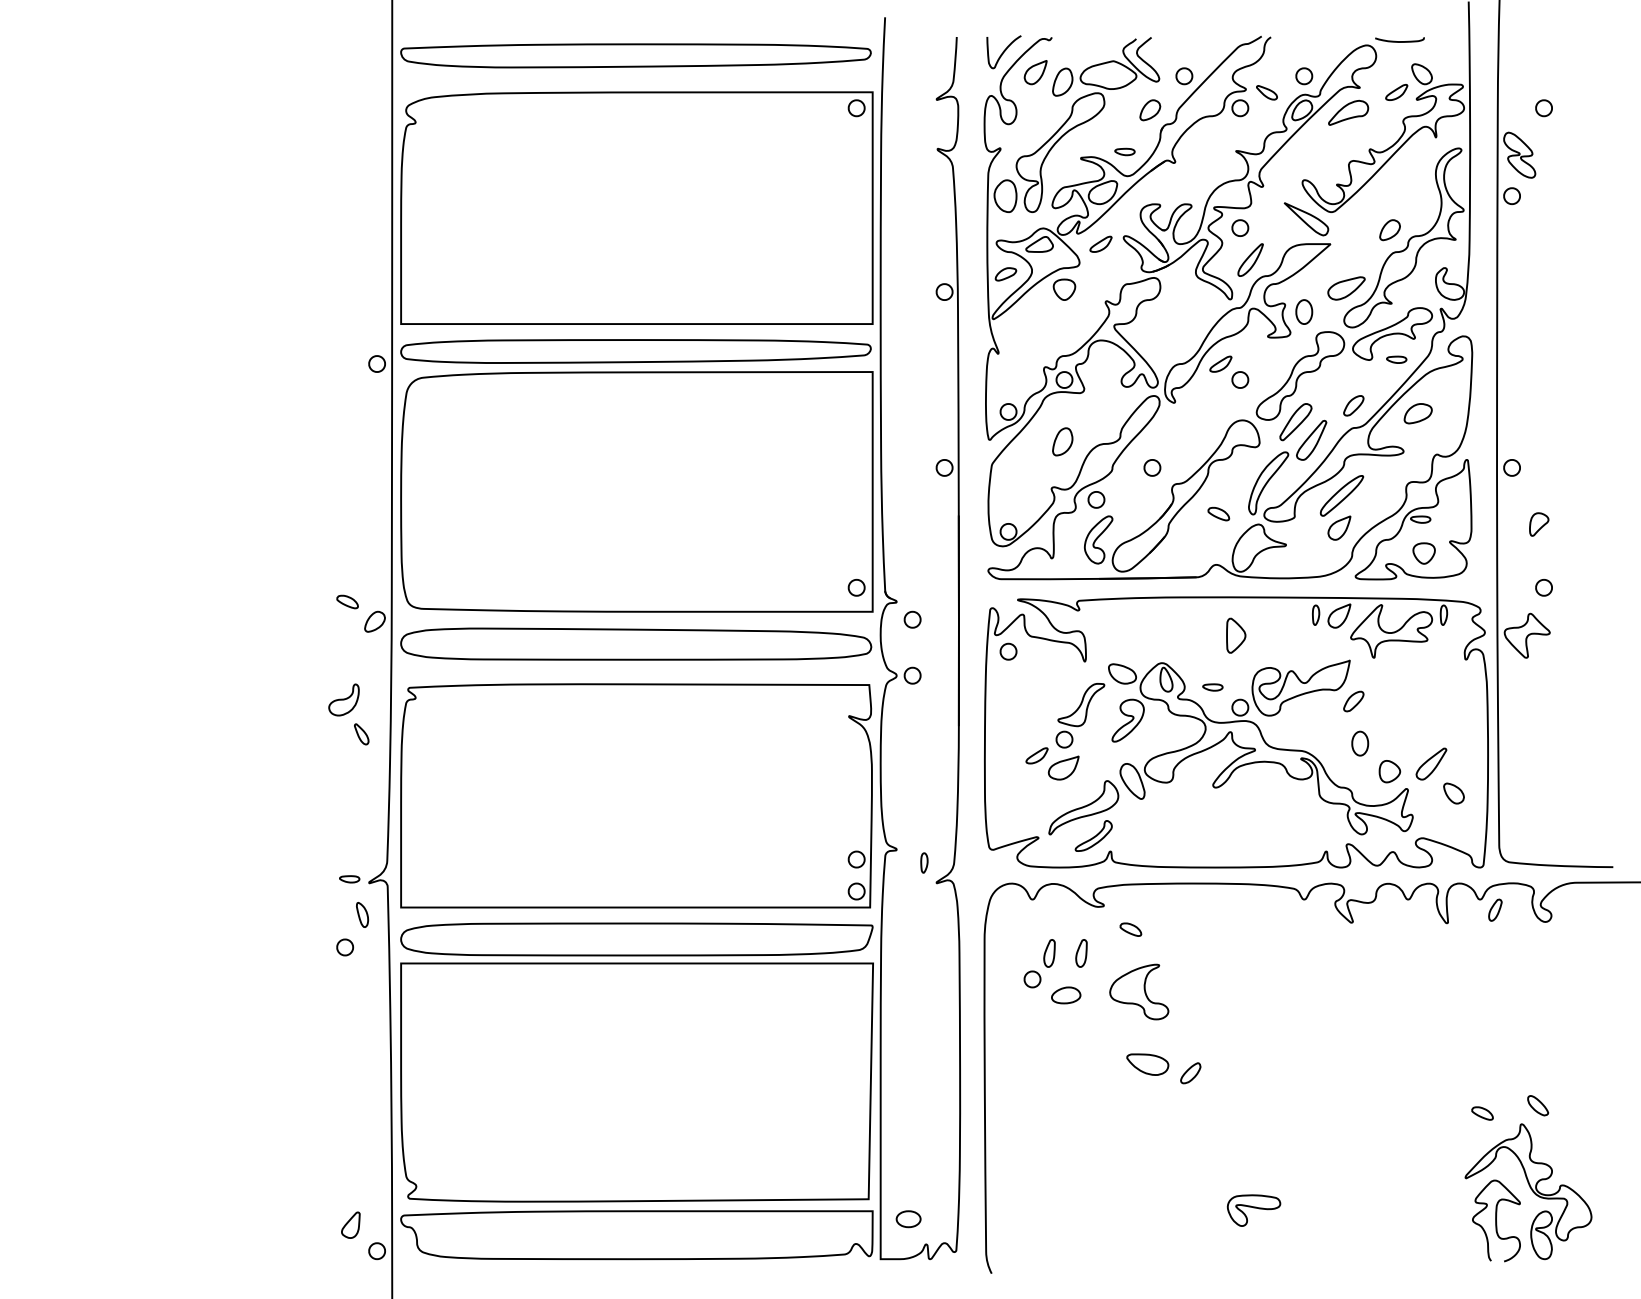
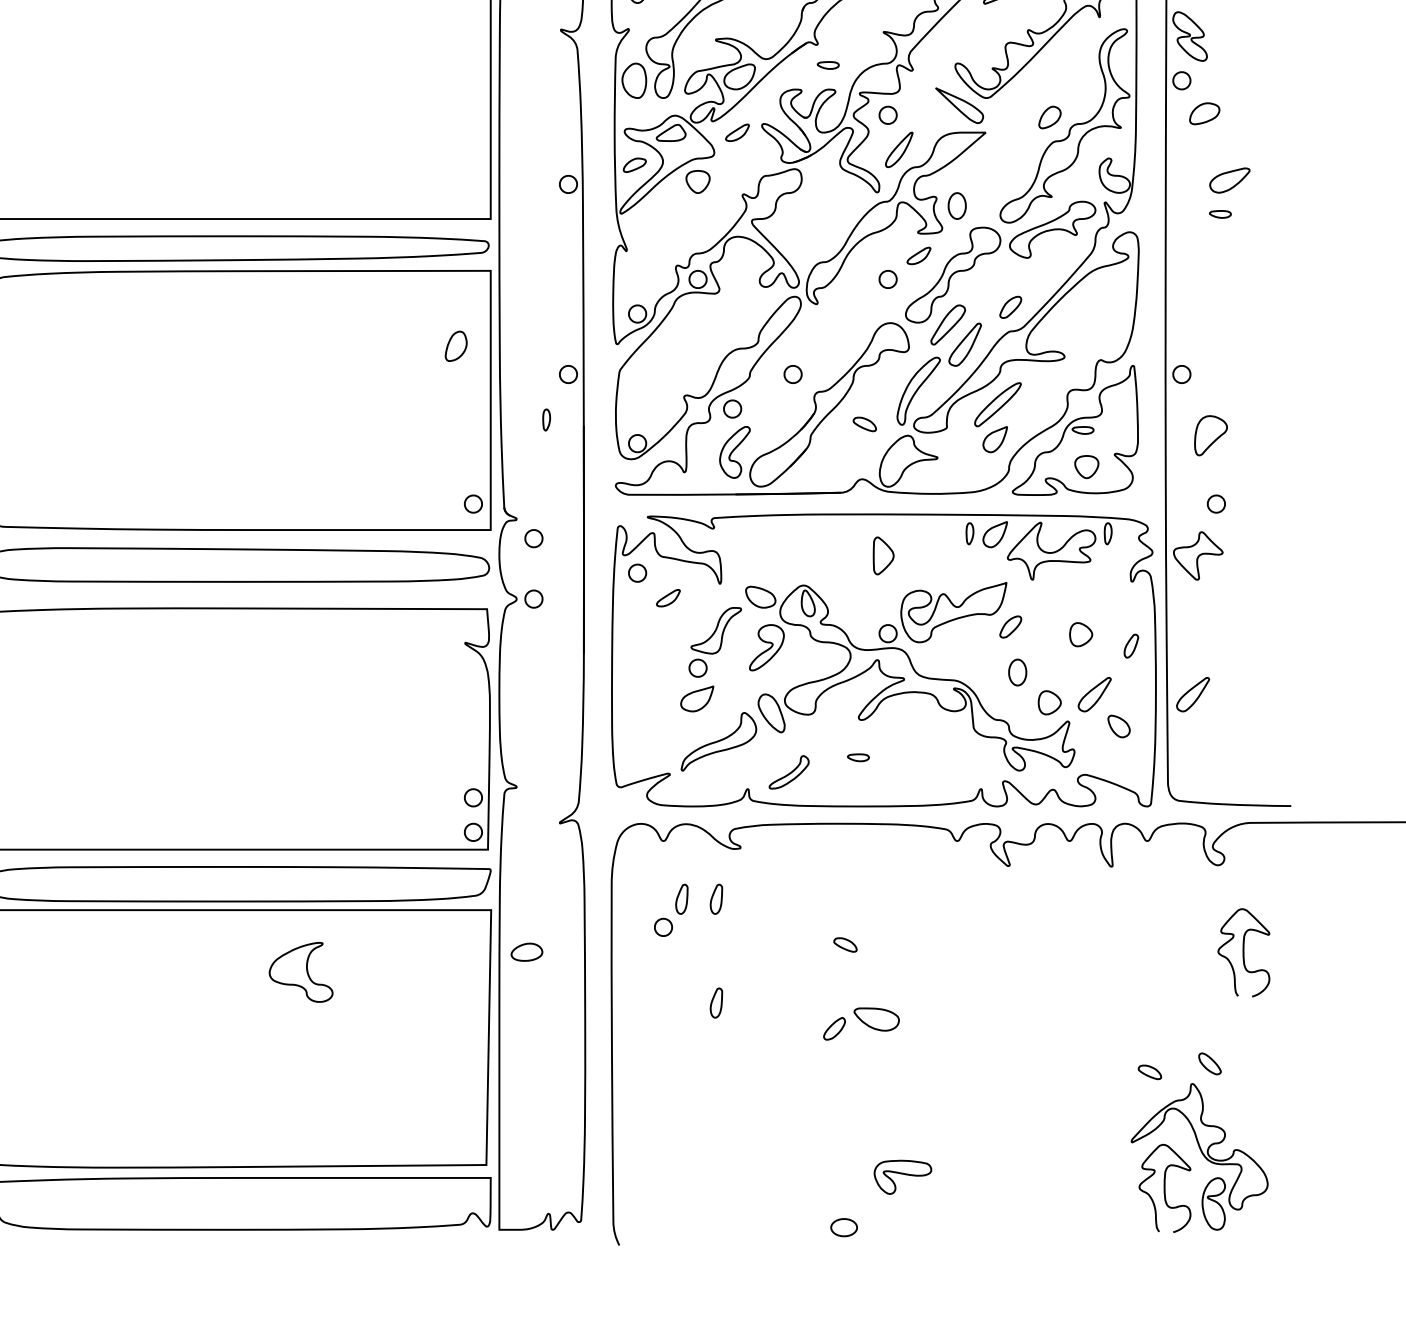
part: (1124, 151) -> (827, 64), moved
part: (1346, 288) -> (1229, 180), moved
part: (1396, 359) -> (1220, 214), moved
part: (1220, 363) -> (918, 255), moved
part: (1417, 413) -> (1203, 113), moved
part: (1062, 441) -> (455, 345), moved
part: (1539, 524) -> (1211, 435), size x1.6
part: (1212, 687) -> (858, 757), moved
part: (1418, 708) -> (1080, 634), added
part: (1036, 755) -> (667, 597), moved
part: (1522, 763) -> (1193, 694), added
part: (1093, 835) -> (788, 771), moved
part: (924, 862) -> (546, 419), moved
part: (1495, 909) -> (1131, 645), moved
part: (1130, 929) -> (845, 944), moved
part: (1139, 991) -> (301, 971), moved
part: (1066, 995) -> (527, 952), moved
curve: (1569, 1002) -> (1243, 952), added
part: (1081, 1049) -> (716, 1003), added
part: (1147, 1064) -> (876, 1019), moved
part: (908, 1219) -> (843, 1227), moved

